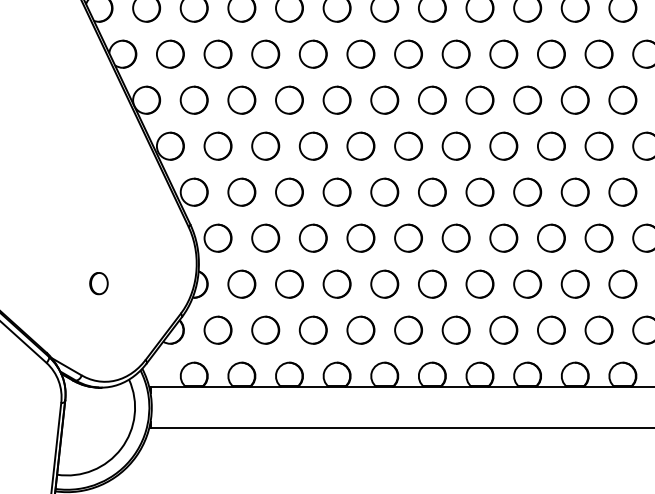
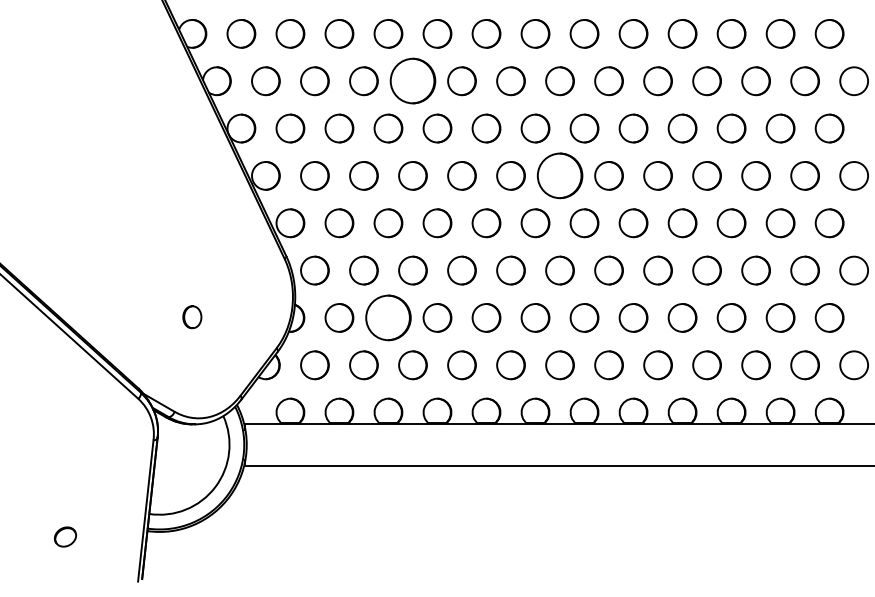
part: (312, 54) -> (412, 81), size x1.6
circle: (455, 145) -> (559, 175), size x1.6
part: (289, 283) -> (388, 317), size x1.6

